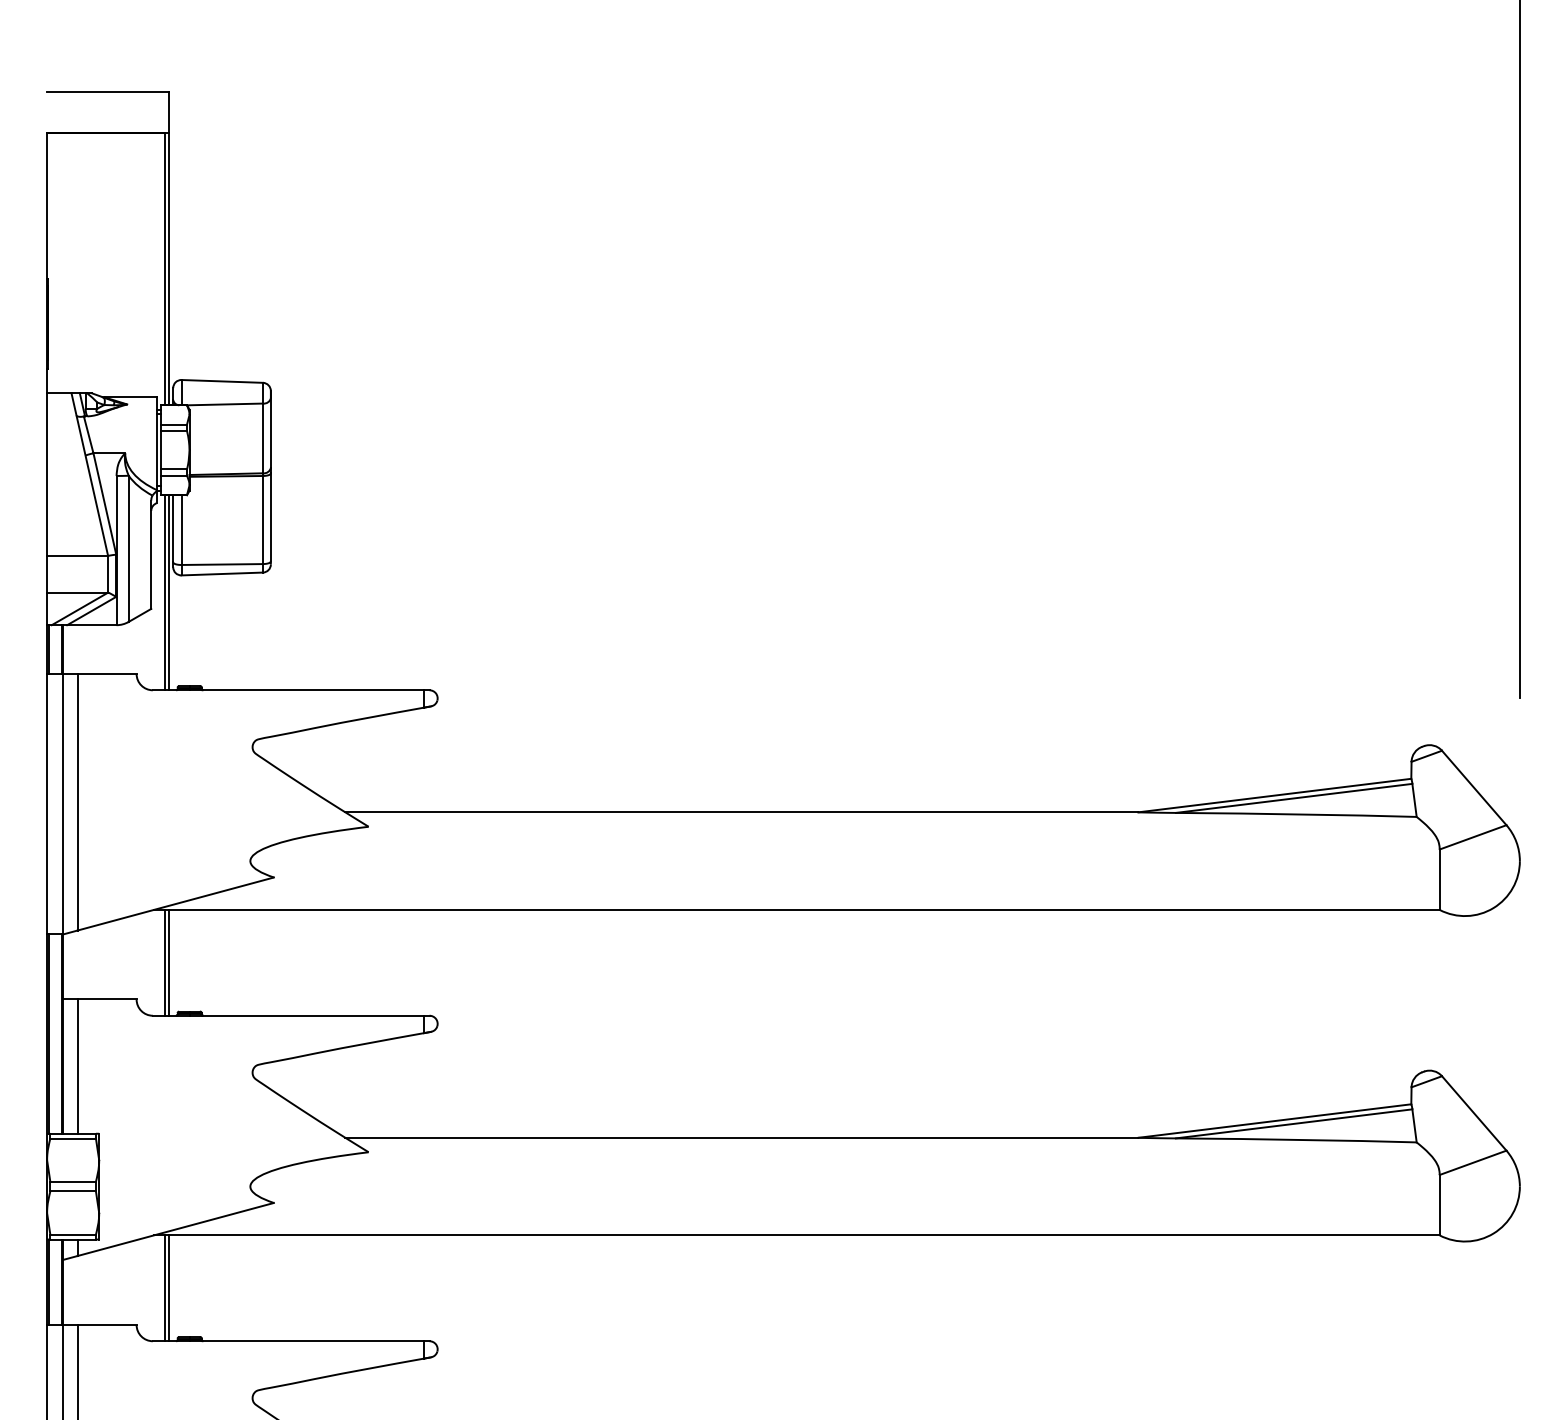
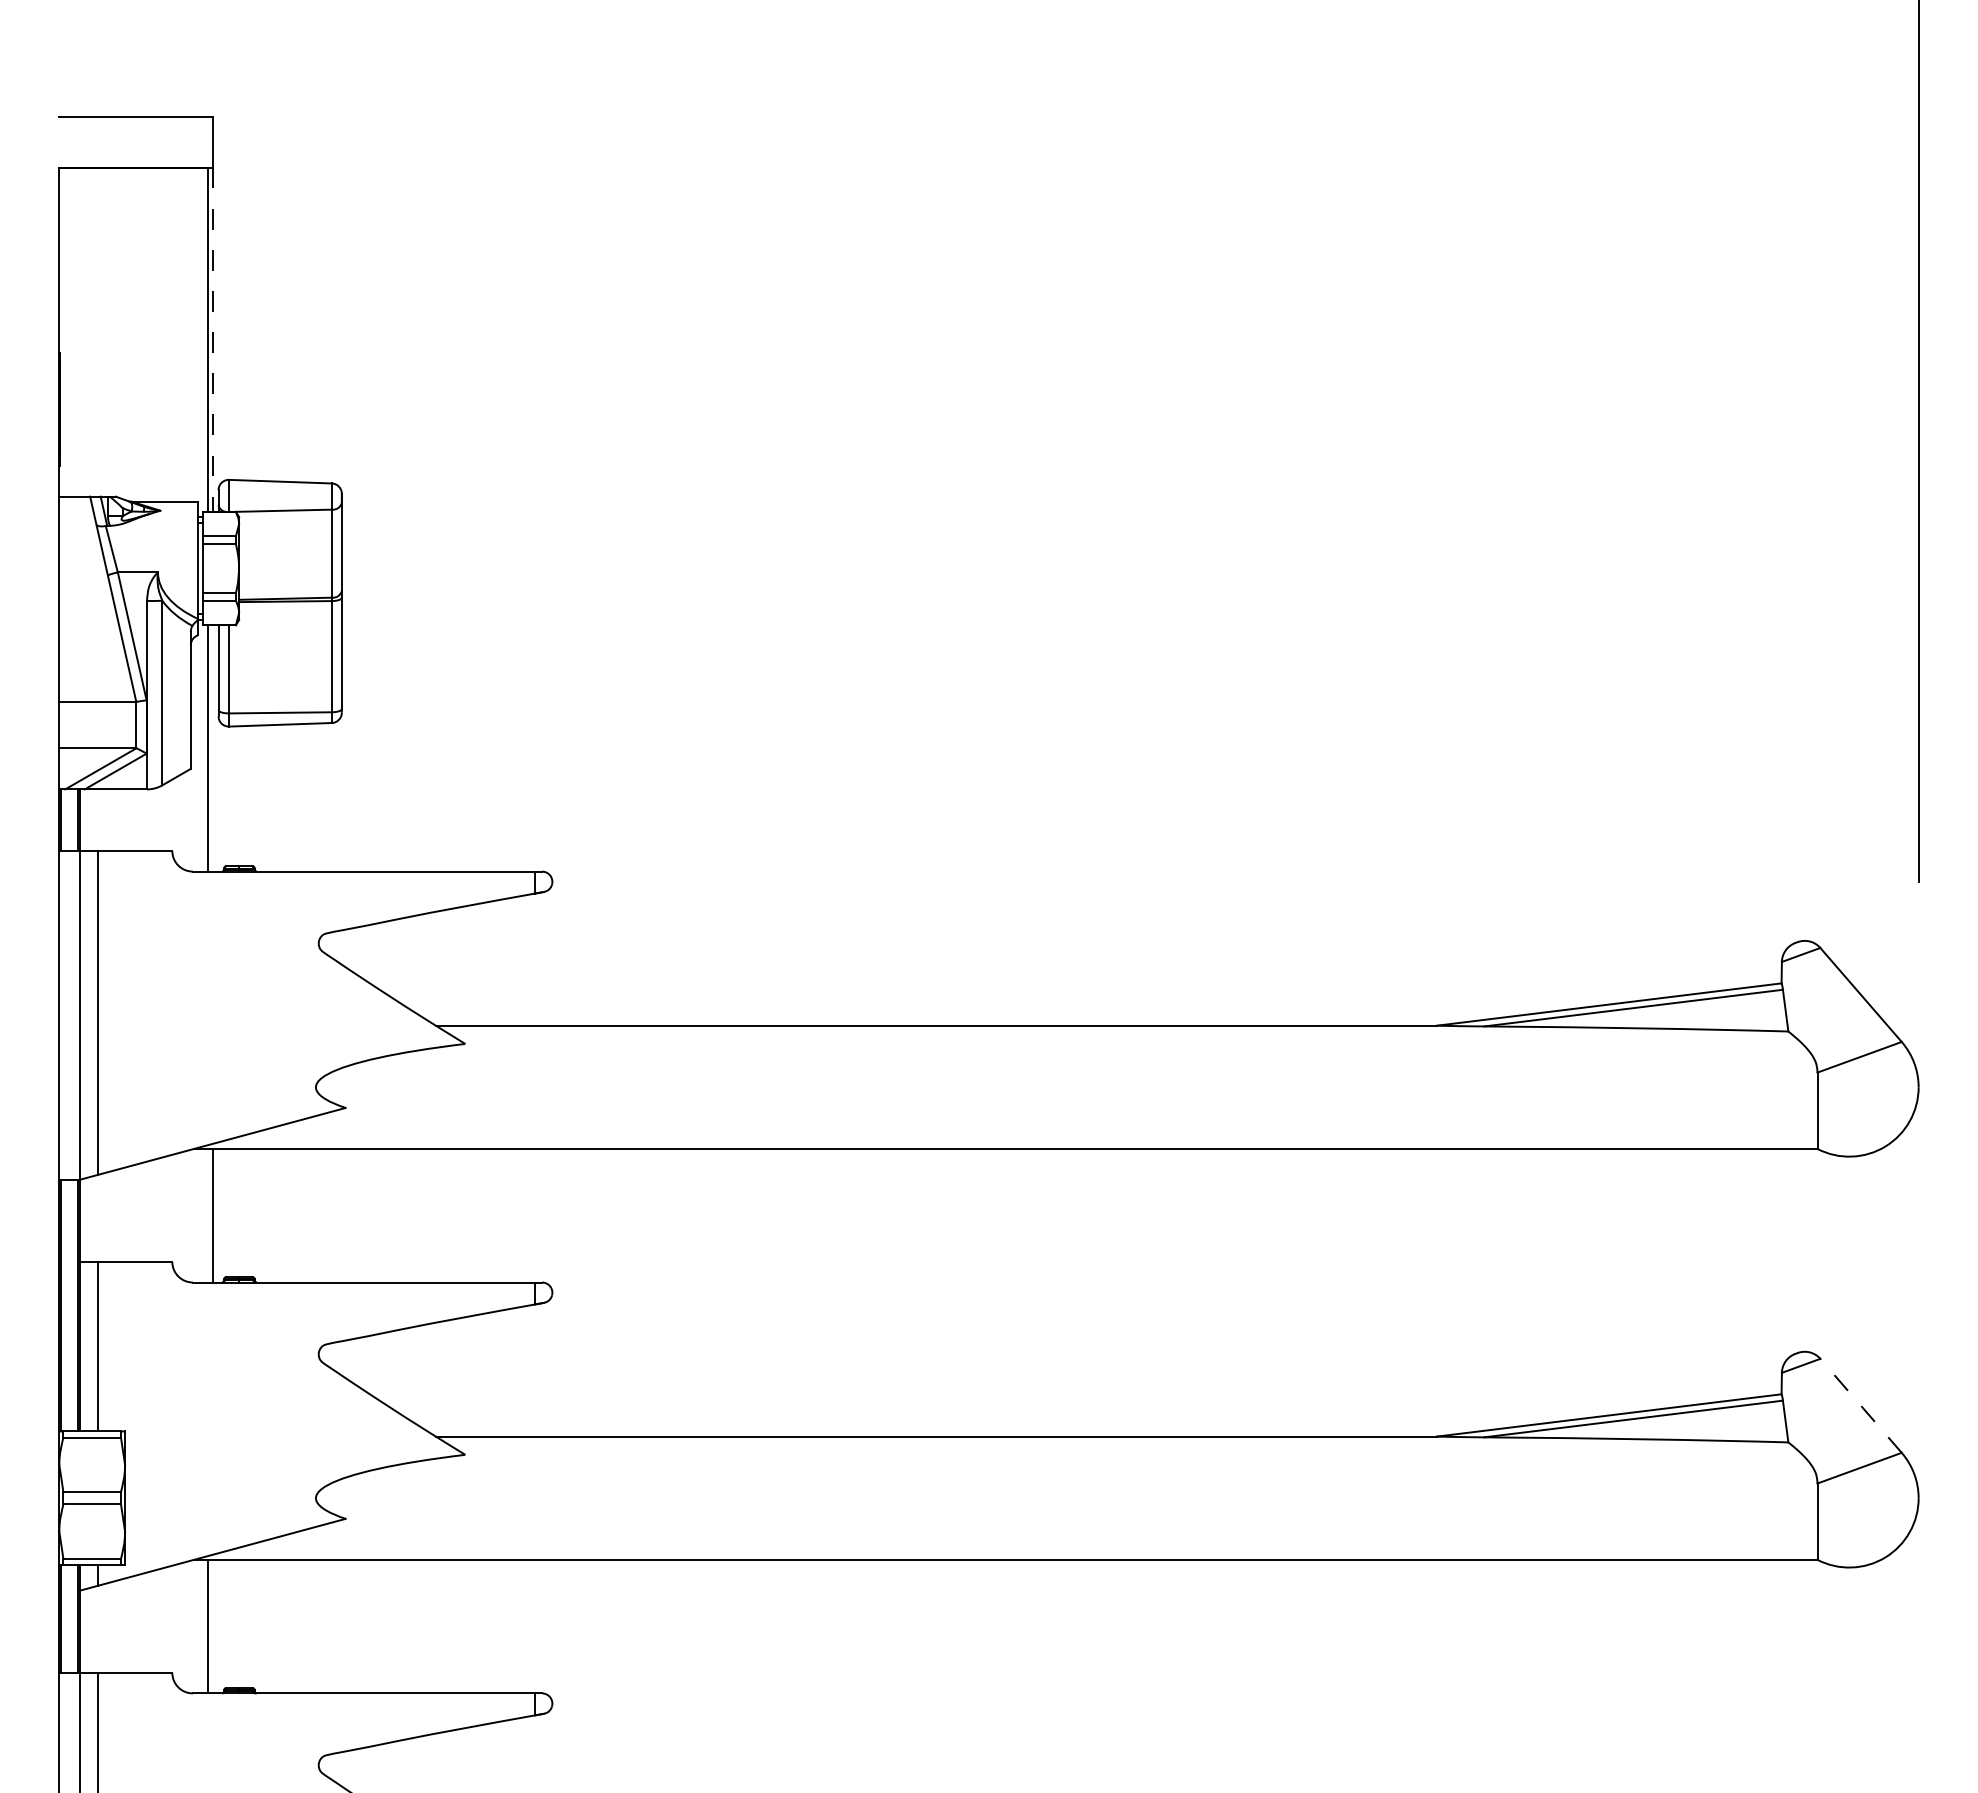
line: (169, 268) -> (213, 339), solid -> dashed
line: (169, 592) -> (213, 748), removed
line: (165, 962) -> (208, 1215), removed
line: (1473, 1113) -> (1860, 1405), solid -> dashed
line: (169, 1288) -> (213, 1626), removed

